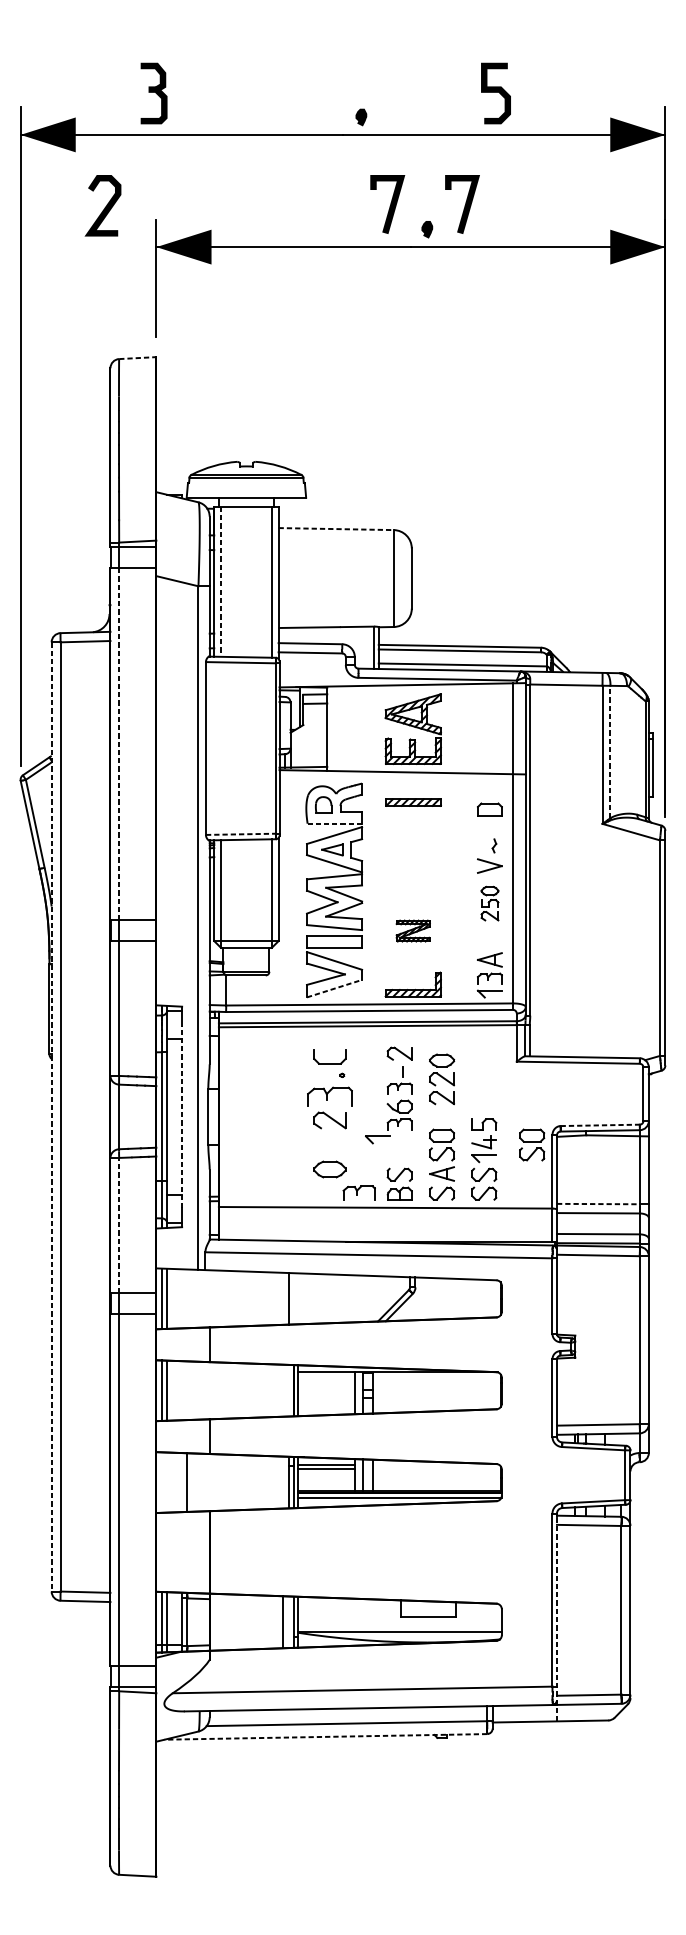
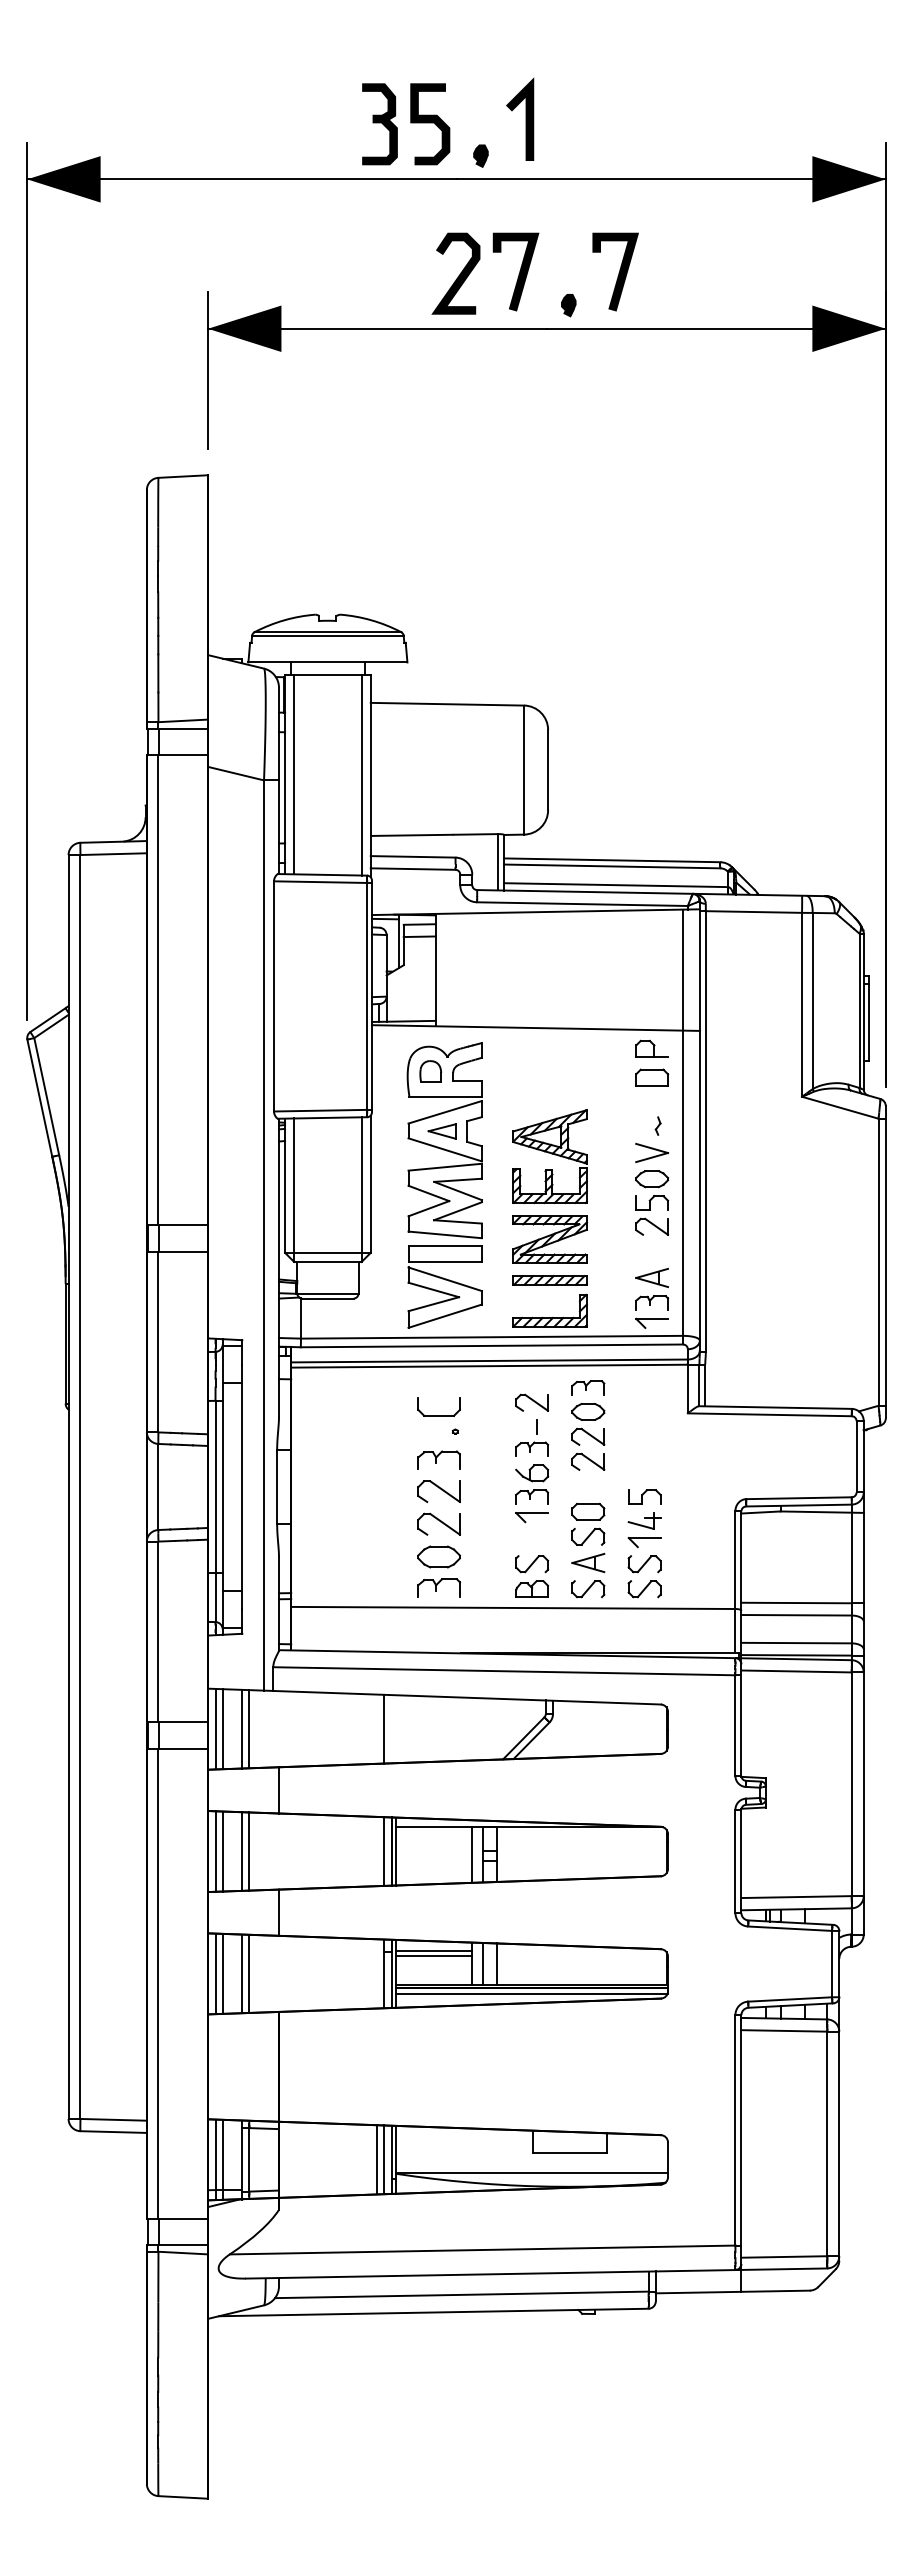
line: (394, 89) -> (525, 118), added
curve: (496, 92) -> (430, 123), moved
part: (153, 93) -> (379, 124), moved
curve: (104, 207) -> (458, 275), moved
line: (137, 358) -> (183, 476), dashed -> solid
line: (336, 529) -> (447, 704), dashed -> solid
line: (221, 581) -> (294, 774), dashed -> solid
part: (412, 729) -> (549, 1156), moved
line: (119, 744) -> (158, 990), dashed -> solid
line: (610, 751) -> (812, 1000), dashed -> solid
part: (489, 787) -> (651, 1048), added
part: (412, 802) -> (549, 1280), moved
line: (334, 823) -> (445, 1096), dashed -> solid
line: (240, 834) -> (320, 1110), dashed -> solid
part: (490, 903) -> (652, 1202), size x1.43
part: (412, 931) -> (549, 1239), size x1.67
line: (334, 988) -> (445, 1316), dashed -> solid
part: (442, 1042) -> (588, 1387), added
part: (329, 1096) -> (438, 1459), size x0.71
line: (51, 1116) -> (68, 1486), dashed -> solid
line: (182, 1116) -> (242, 1486), dashed -> solid
line: (599, 1125) -> (798, 1498), dashed -> solid
part: (377, 1139) -> (531, 1517), moved
part: (329, 1144) -> (438, 1523), added
part: (532, 1144) -> (708, 1523), removed
part: (358, 1192) -> (438, 1587), moved
line: (599, 1204) -> (797, 1603), dashed -> solid
line: (119, 1225) -> (158, 1631), dashed -> solid
line: (182, 1298) -> (242, 1728), added
line: (187, 1299) -> (249, 1729), added
line: (182, 1390) -> (242, 1851), added
line: (187, 1390) -> (249, 1851), added
line: (288, 1390) -> (384, 1851), added
line: (162, 1482) -> (215, 1973), added
line: (167, 1482) -> (222, 1973), added
line: (182, 1482) -> (242, 1973), added
line: (557, 1618) -> (741, 2155), dashed -> solid
line: (288, 1621) -> (384, 2159), added
line: (325, 1736) -> (433, 2312), dashed -> solid

